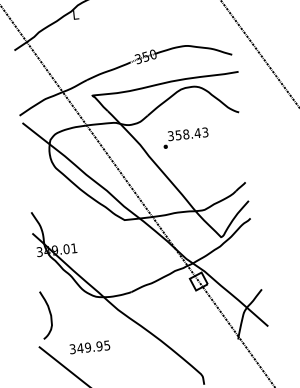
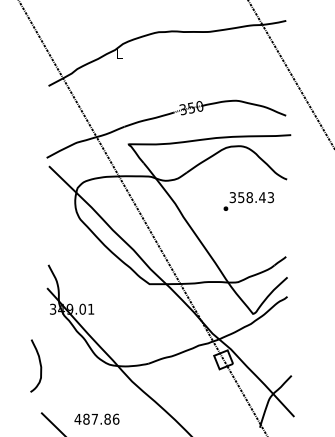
text: (185, 138) -> (248, 201), moved
curve: (49, 313) -> (39, 364), moved
text: (89, 346) -> (96, 418), 349.95 -> 487.86

